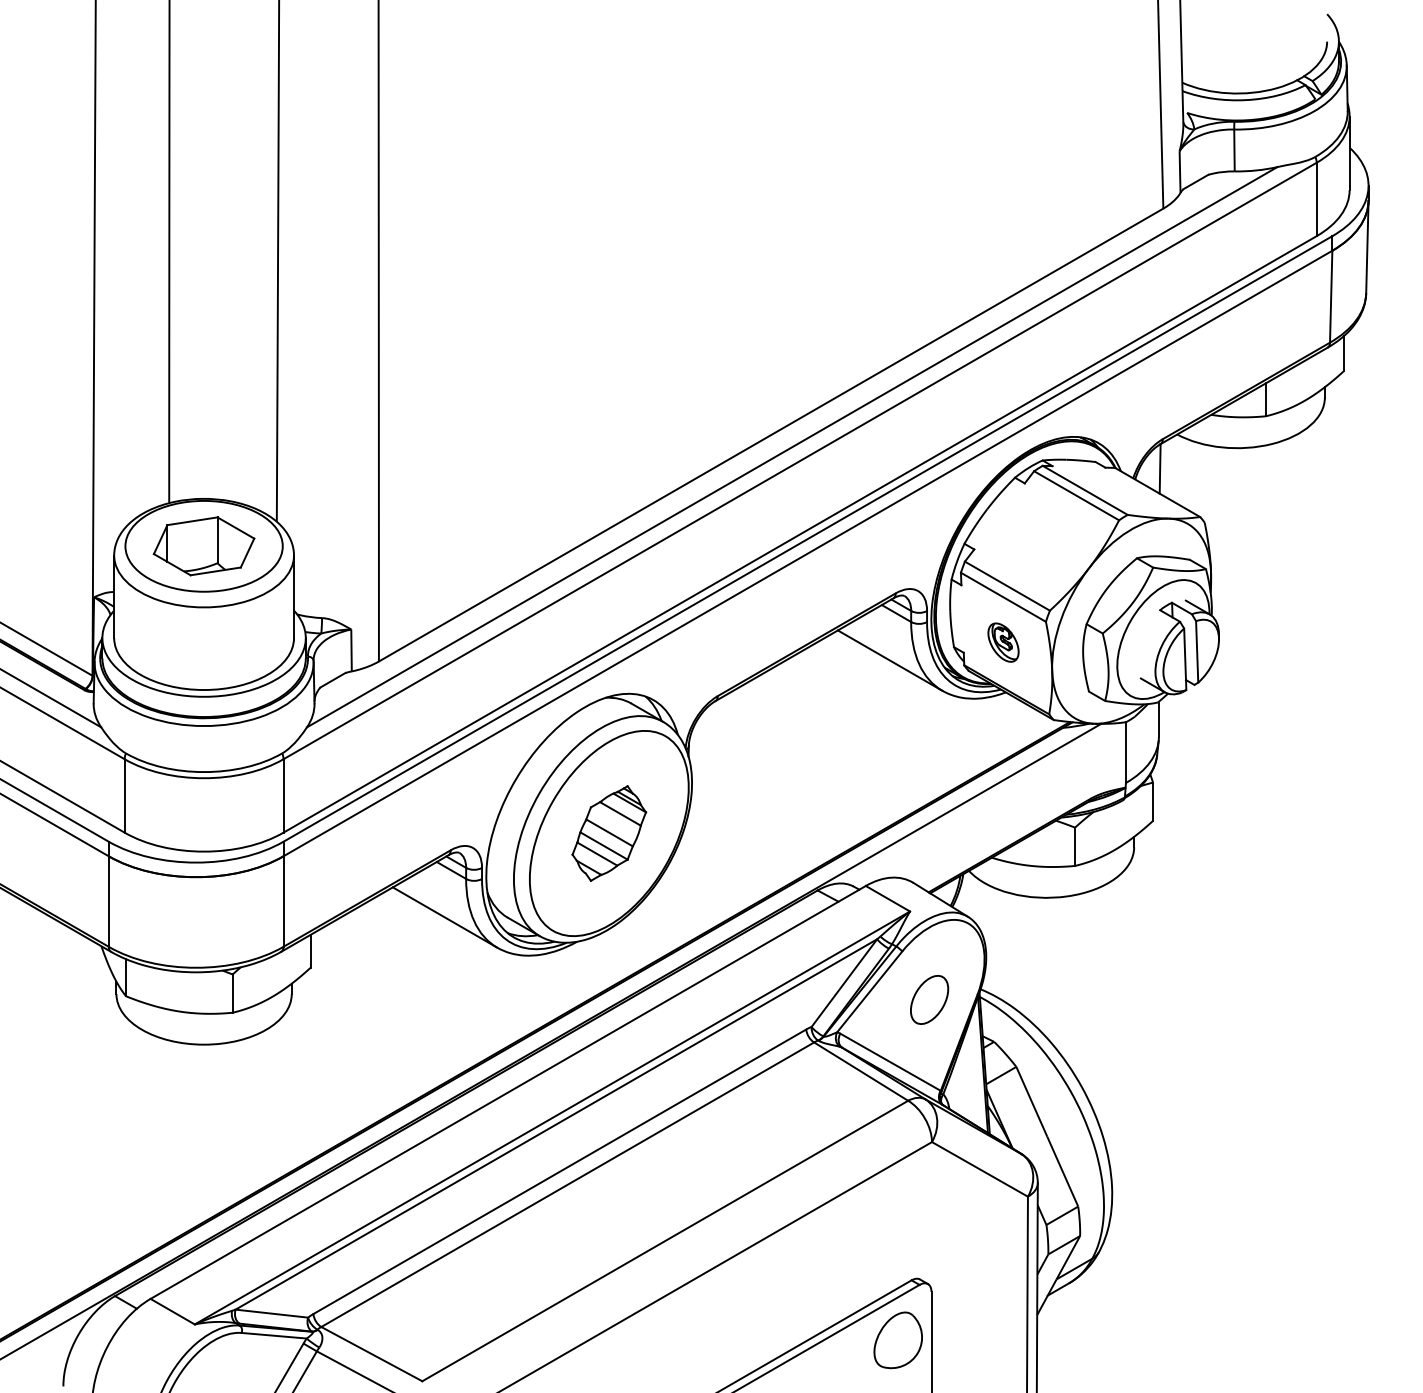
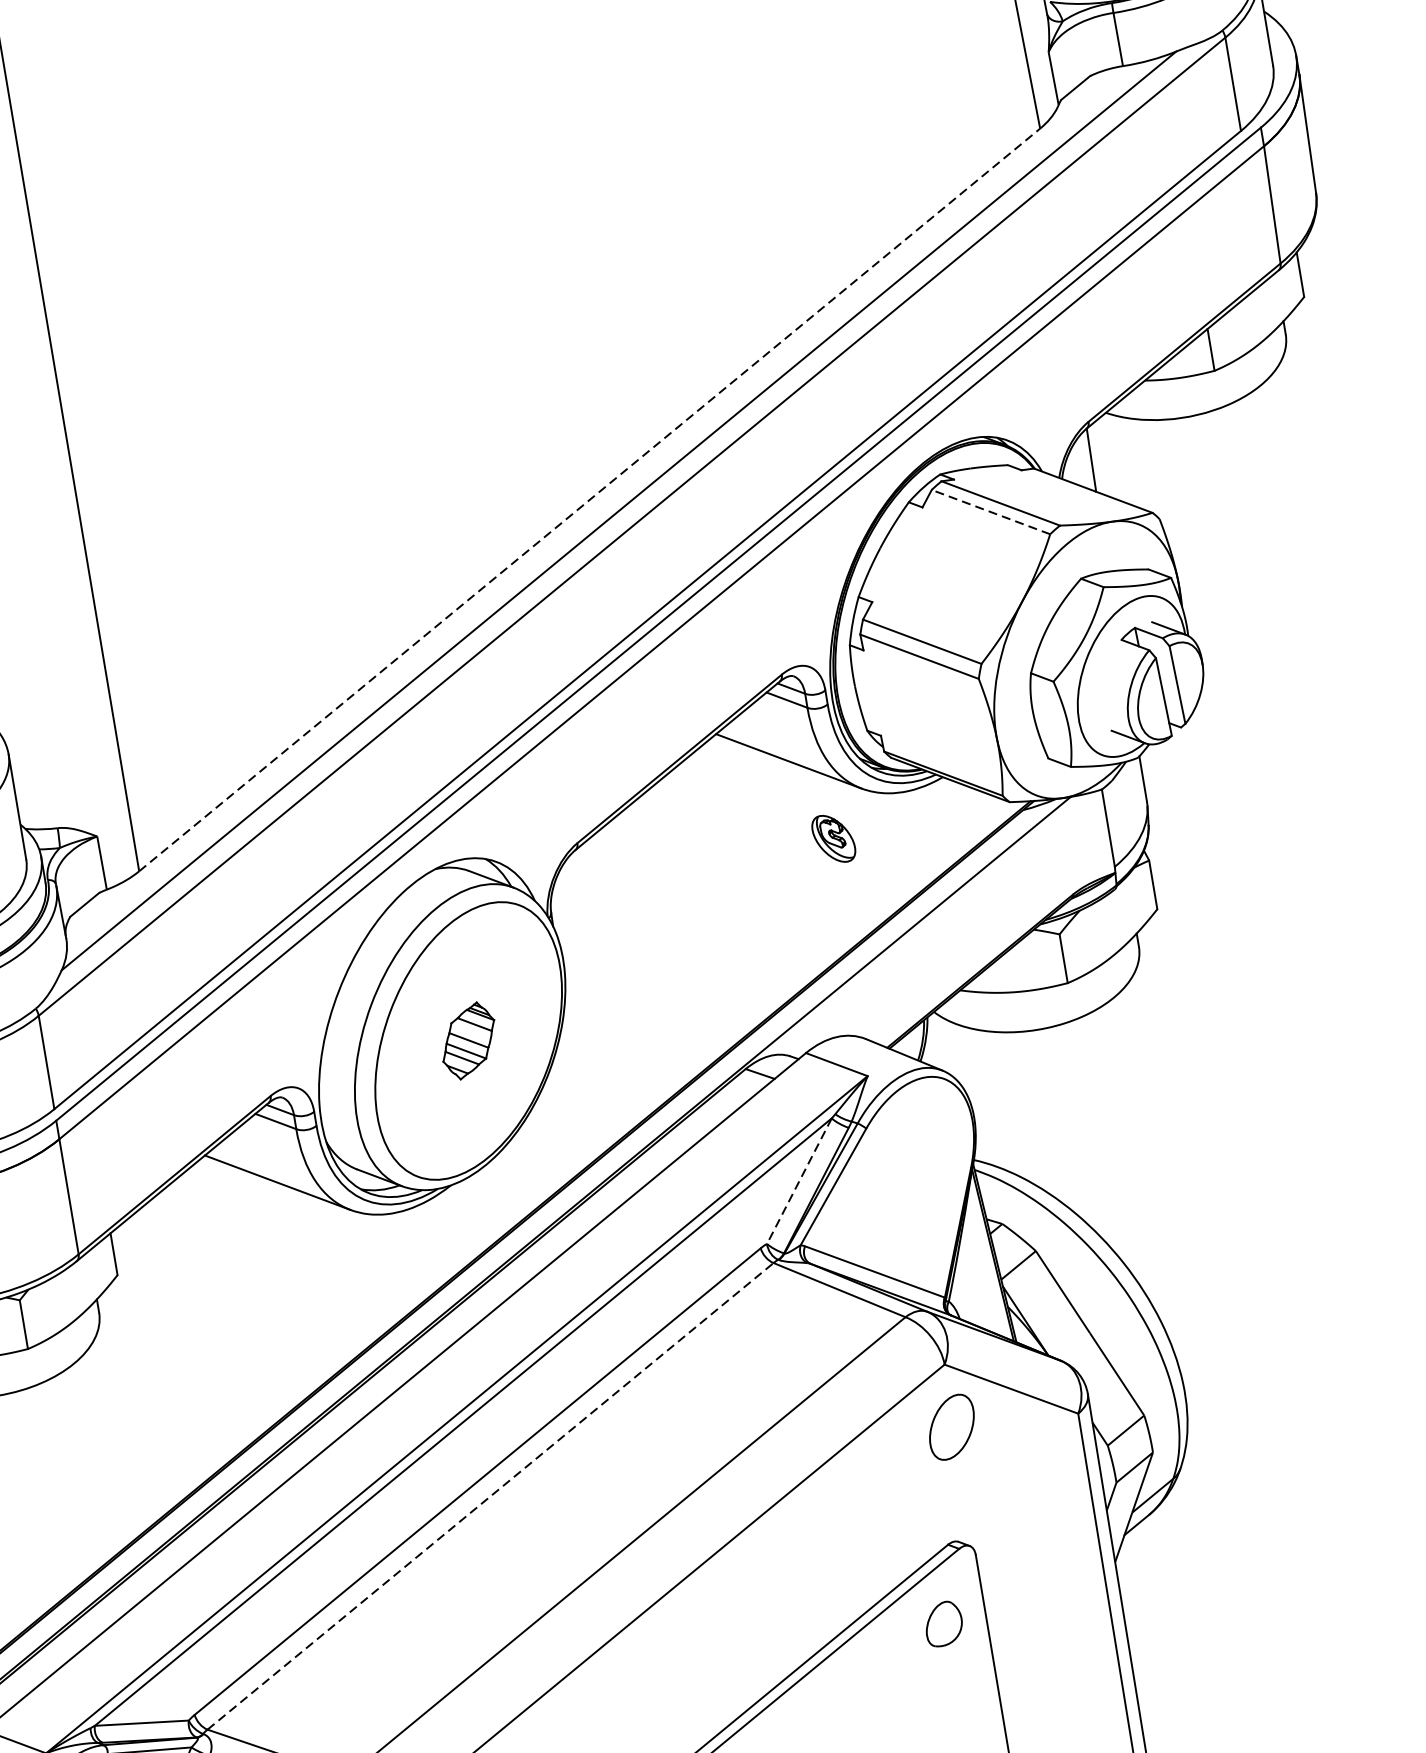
line: (771, 435) -> (590, 500), solid -> dashed
line: (1076, 495) -> (990, 511), solid -> dashed
part: (1003, 642) -> (833, 838), moved
part: (609, 833) -> (468, 1040), size x0.6
line: (844, 983) -> (799, 1181), solid -> dashed
part: (929, 999) -> (951, 1426), moved
line: (567, 1184) -> (490, 1496), solid -> dashed
part: (897, 1340) -> (942, 1624), size x0.6

